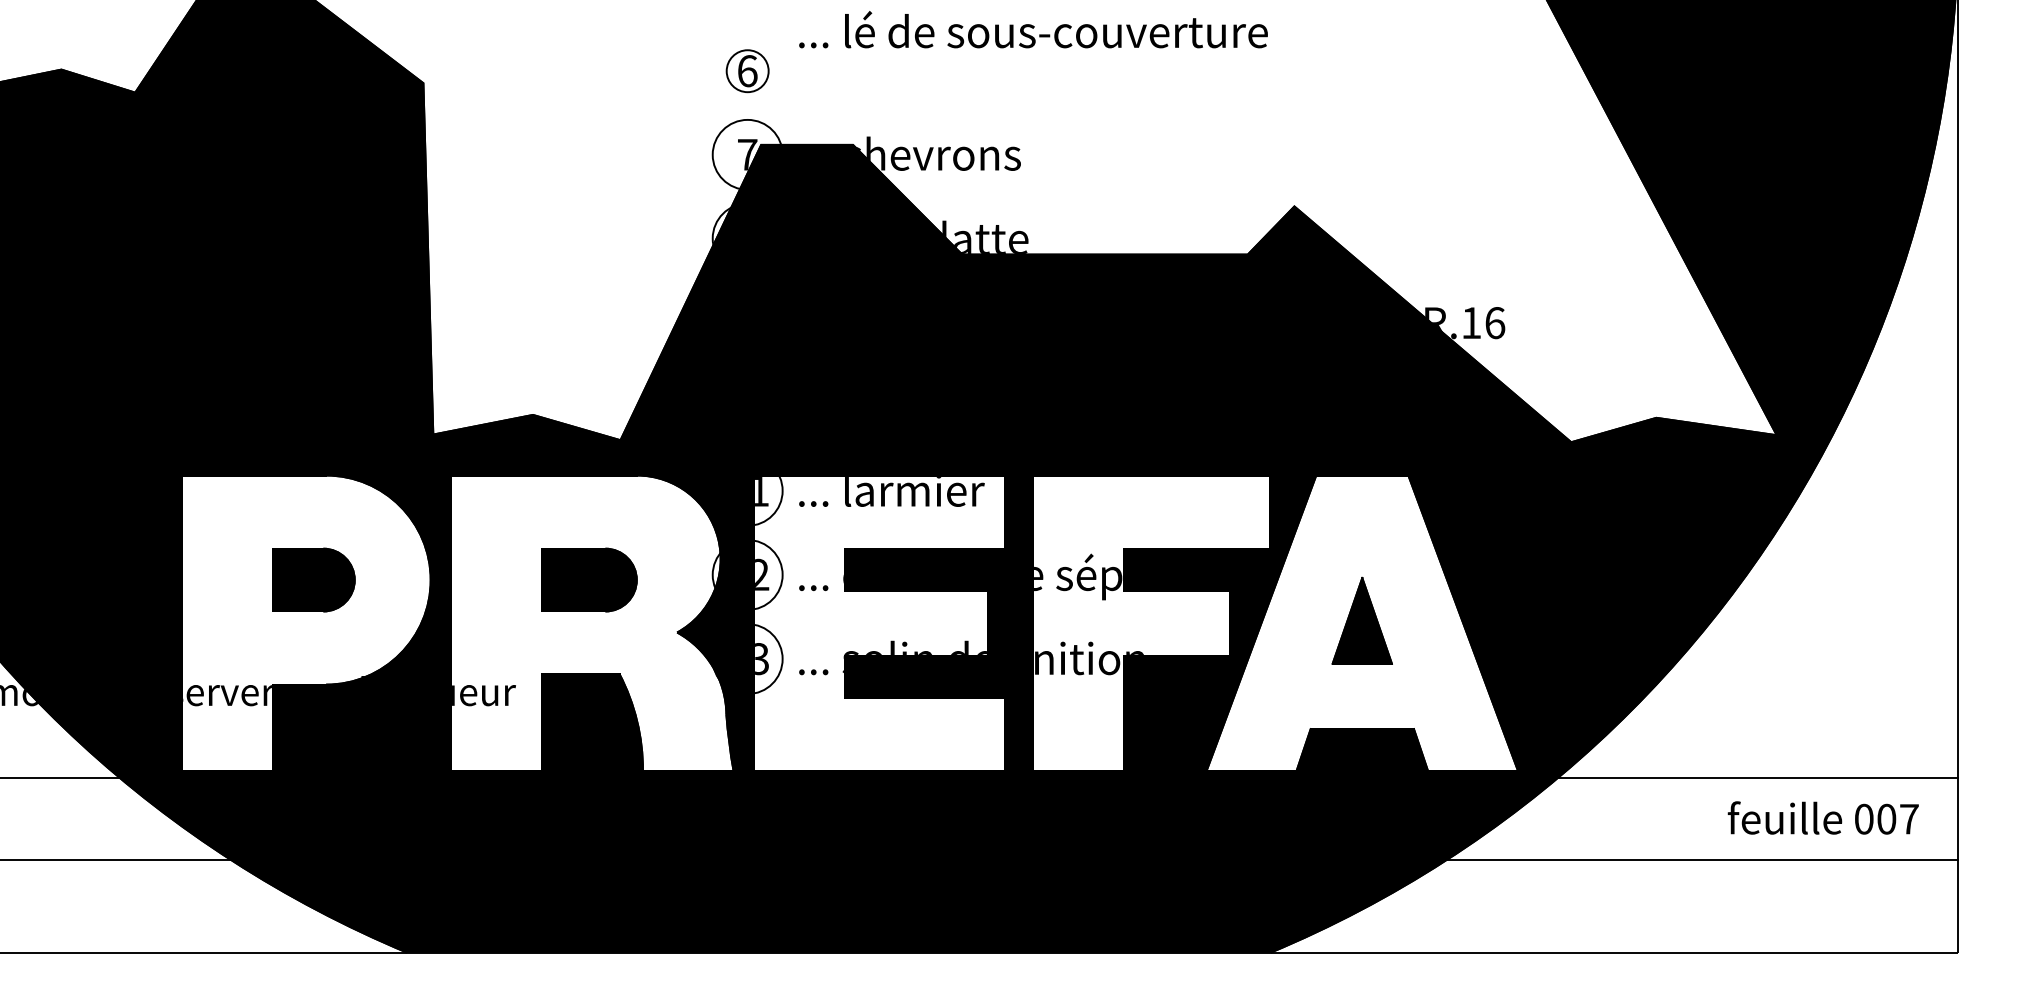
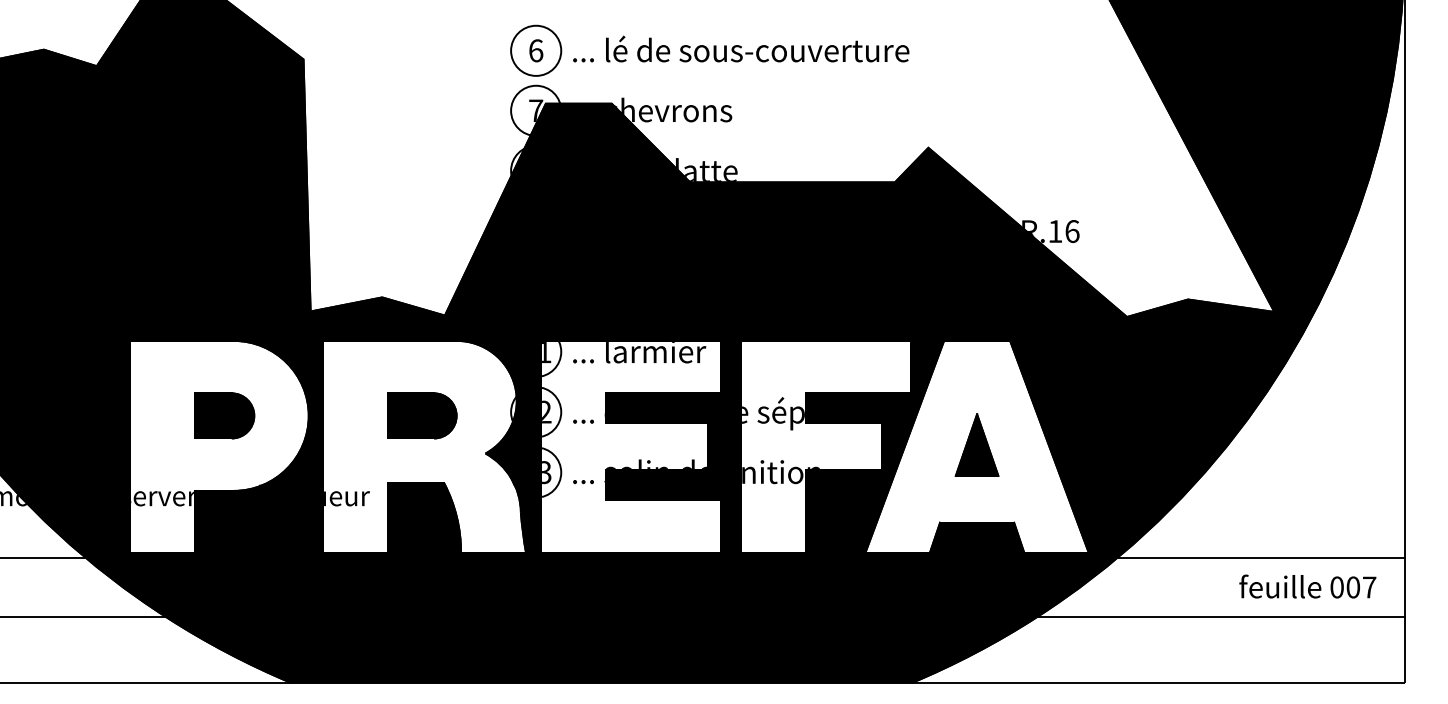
text: (1033, 29) -> (741, 48), moved
circle: (747, 71) -> (536, 51), size x1.67

